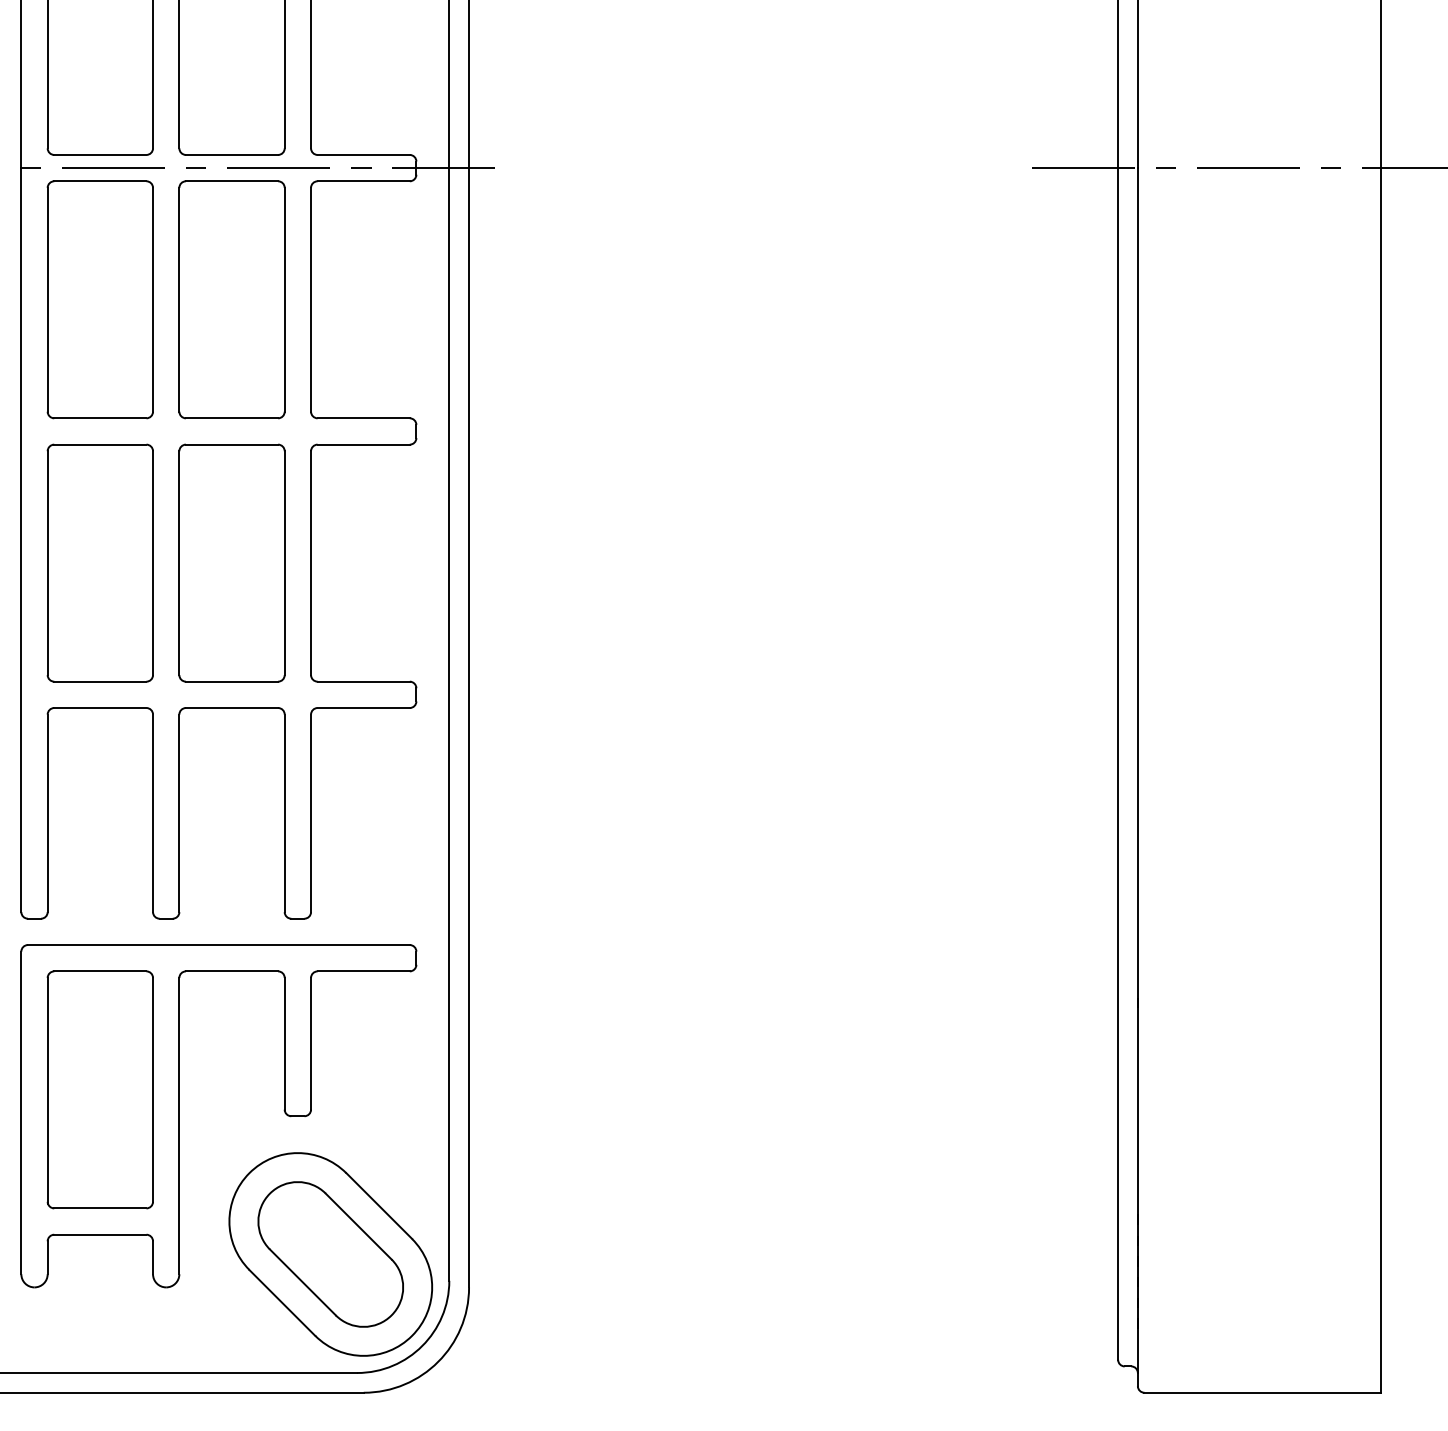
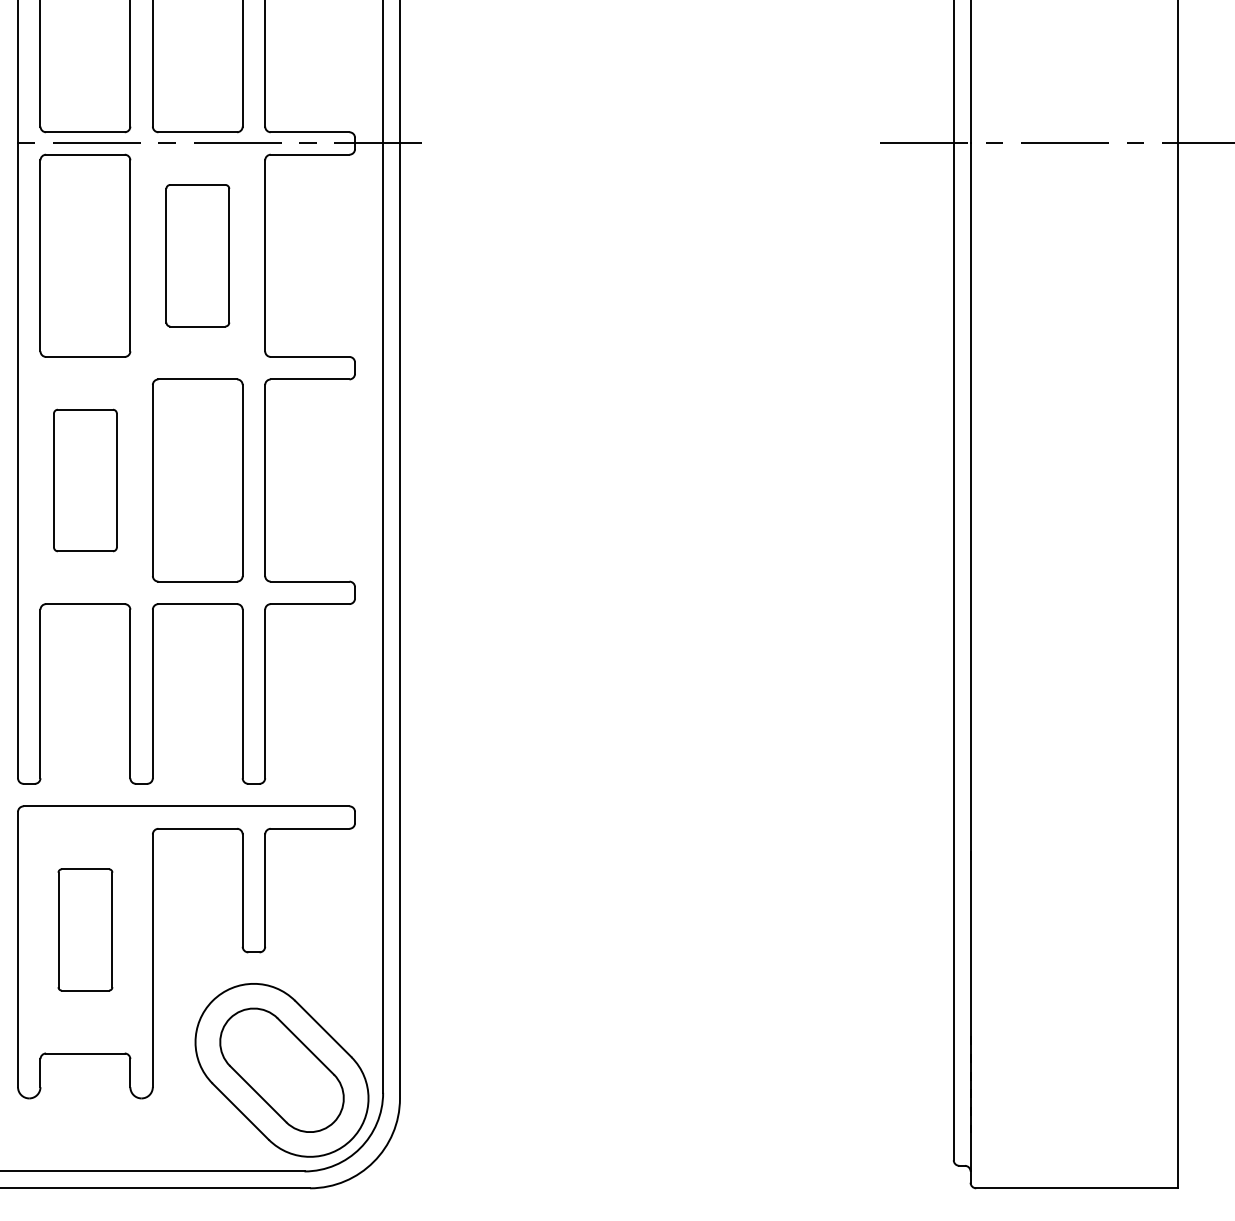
part: (231, 299) -> (197, 255), size x0.7
part: (100, 563) -> (85, 480), size x0.7
part: (100, 1089) -> (85, 929), size x0.6

